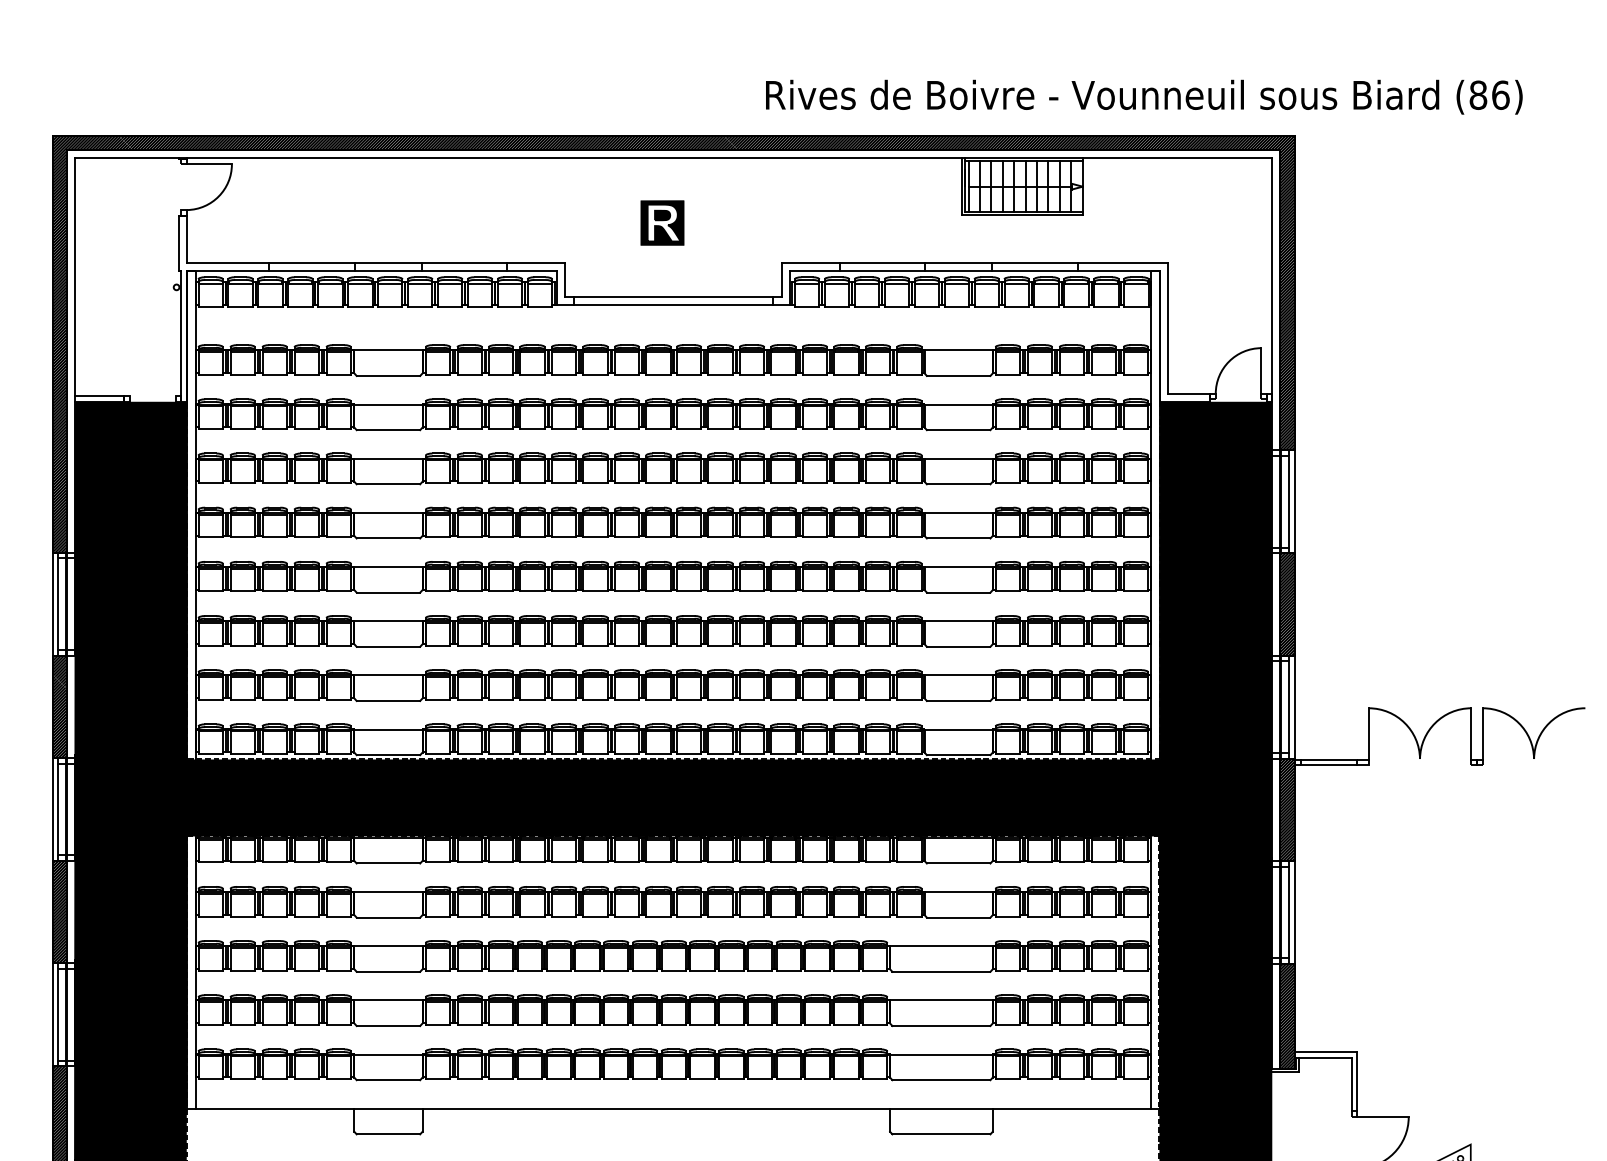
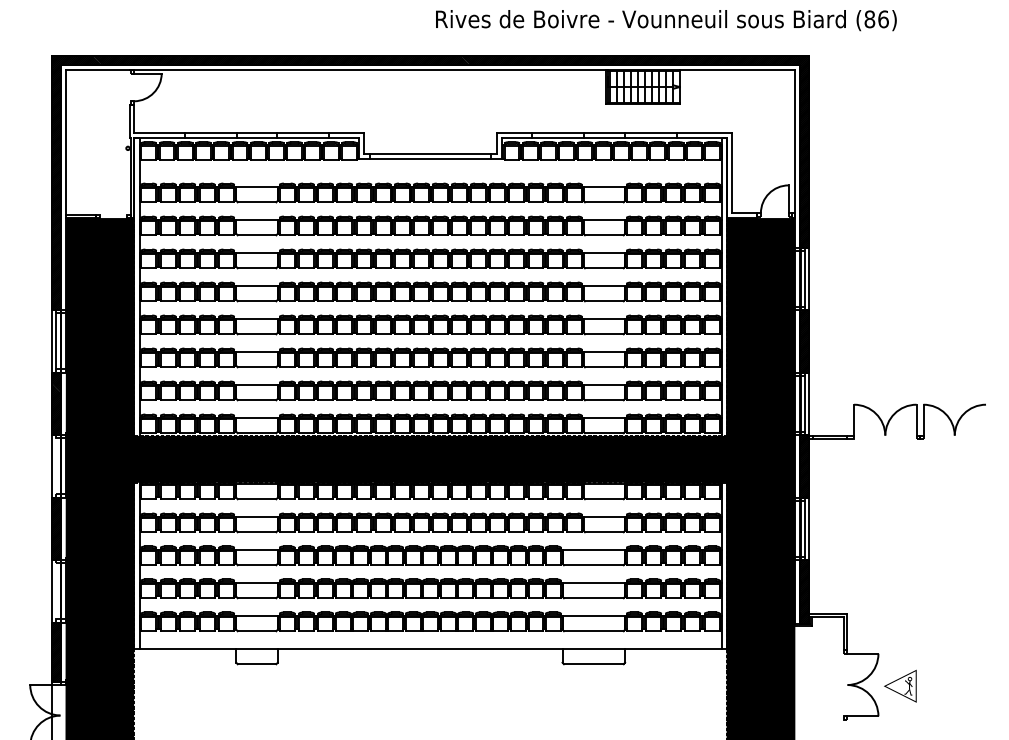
text: (1144, 97) -> (666, 20), moved
part: (661, 221) -> (423, 108), removed
line: (57, 809) -> (55, 466), removed
line: (57, 1014) -> (55, 591), removed

